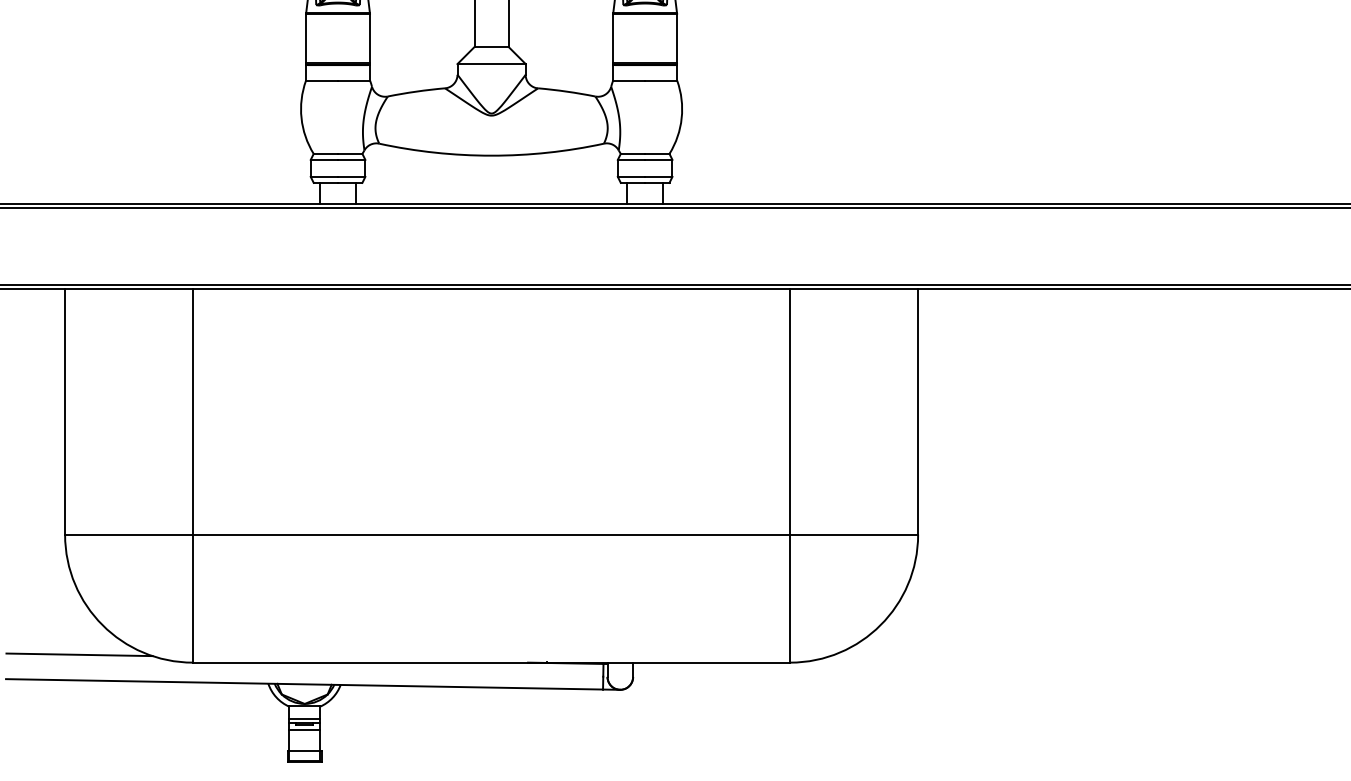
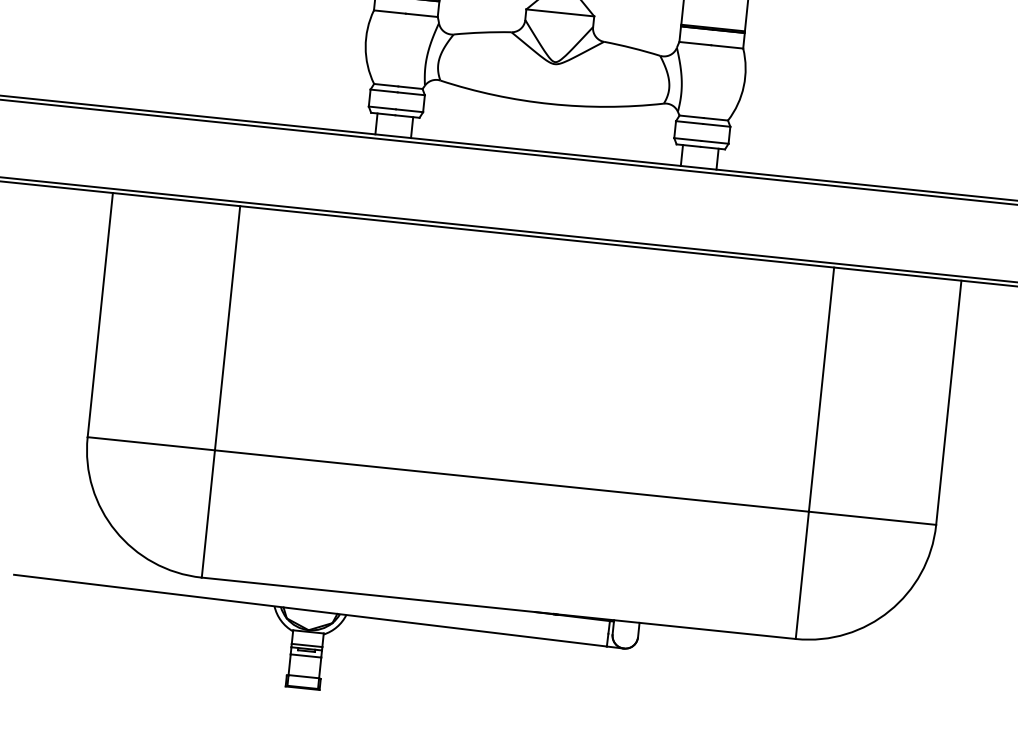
line: (79, 654) -> (89, 557), removed

